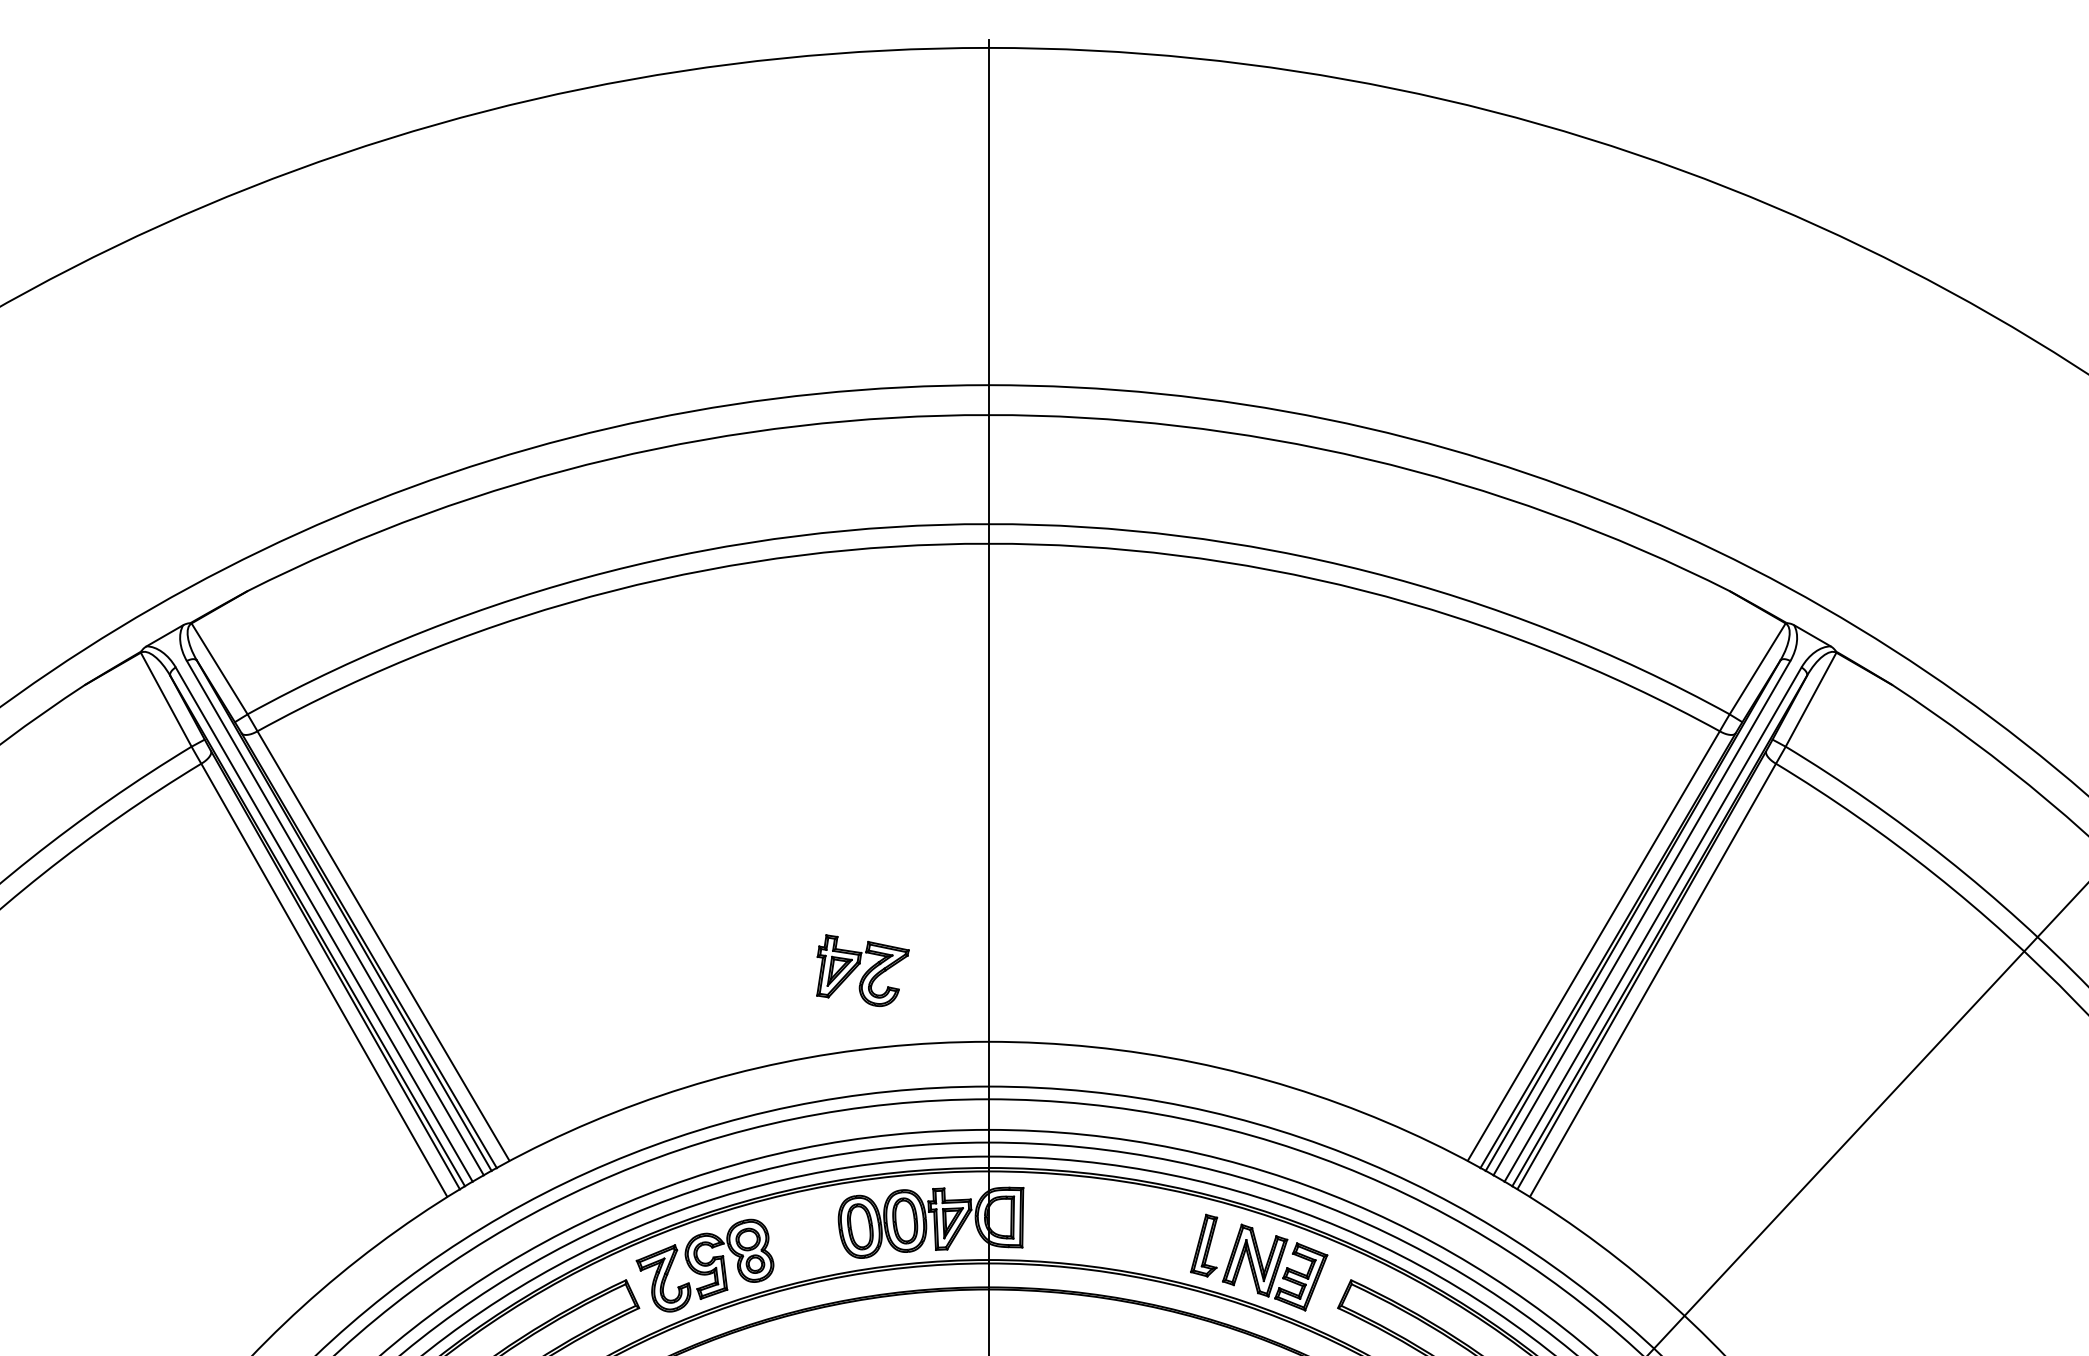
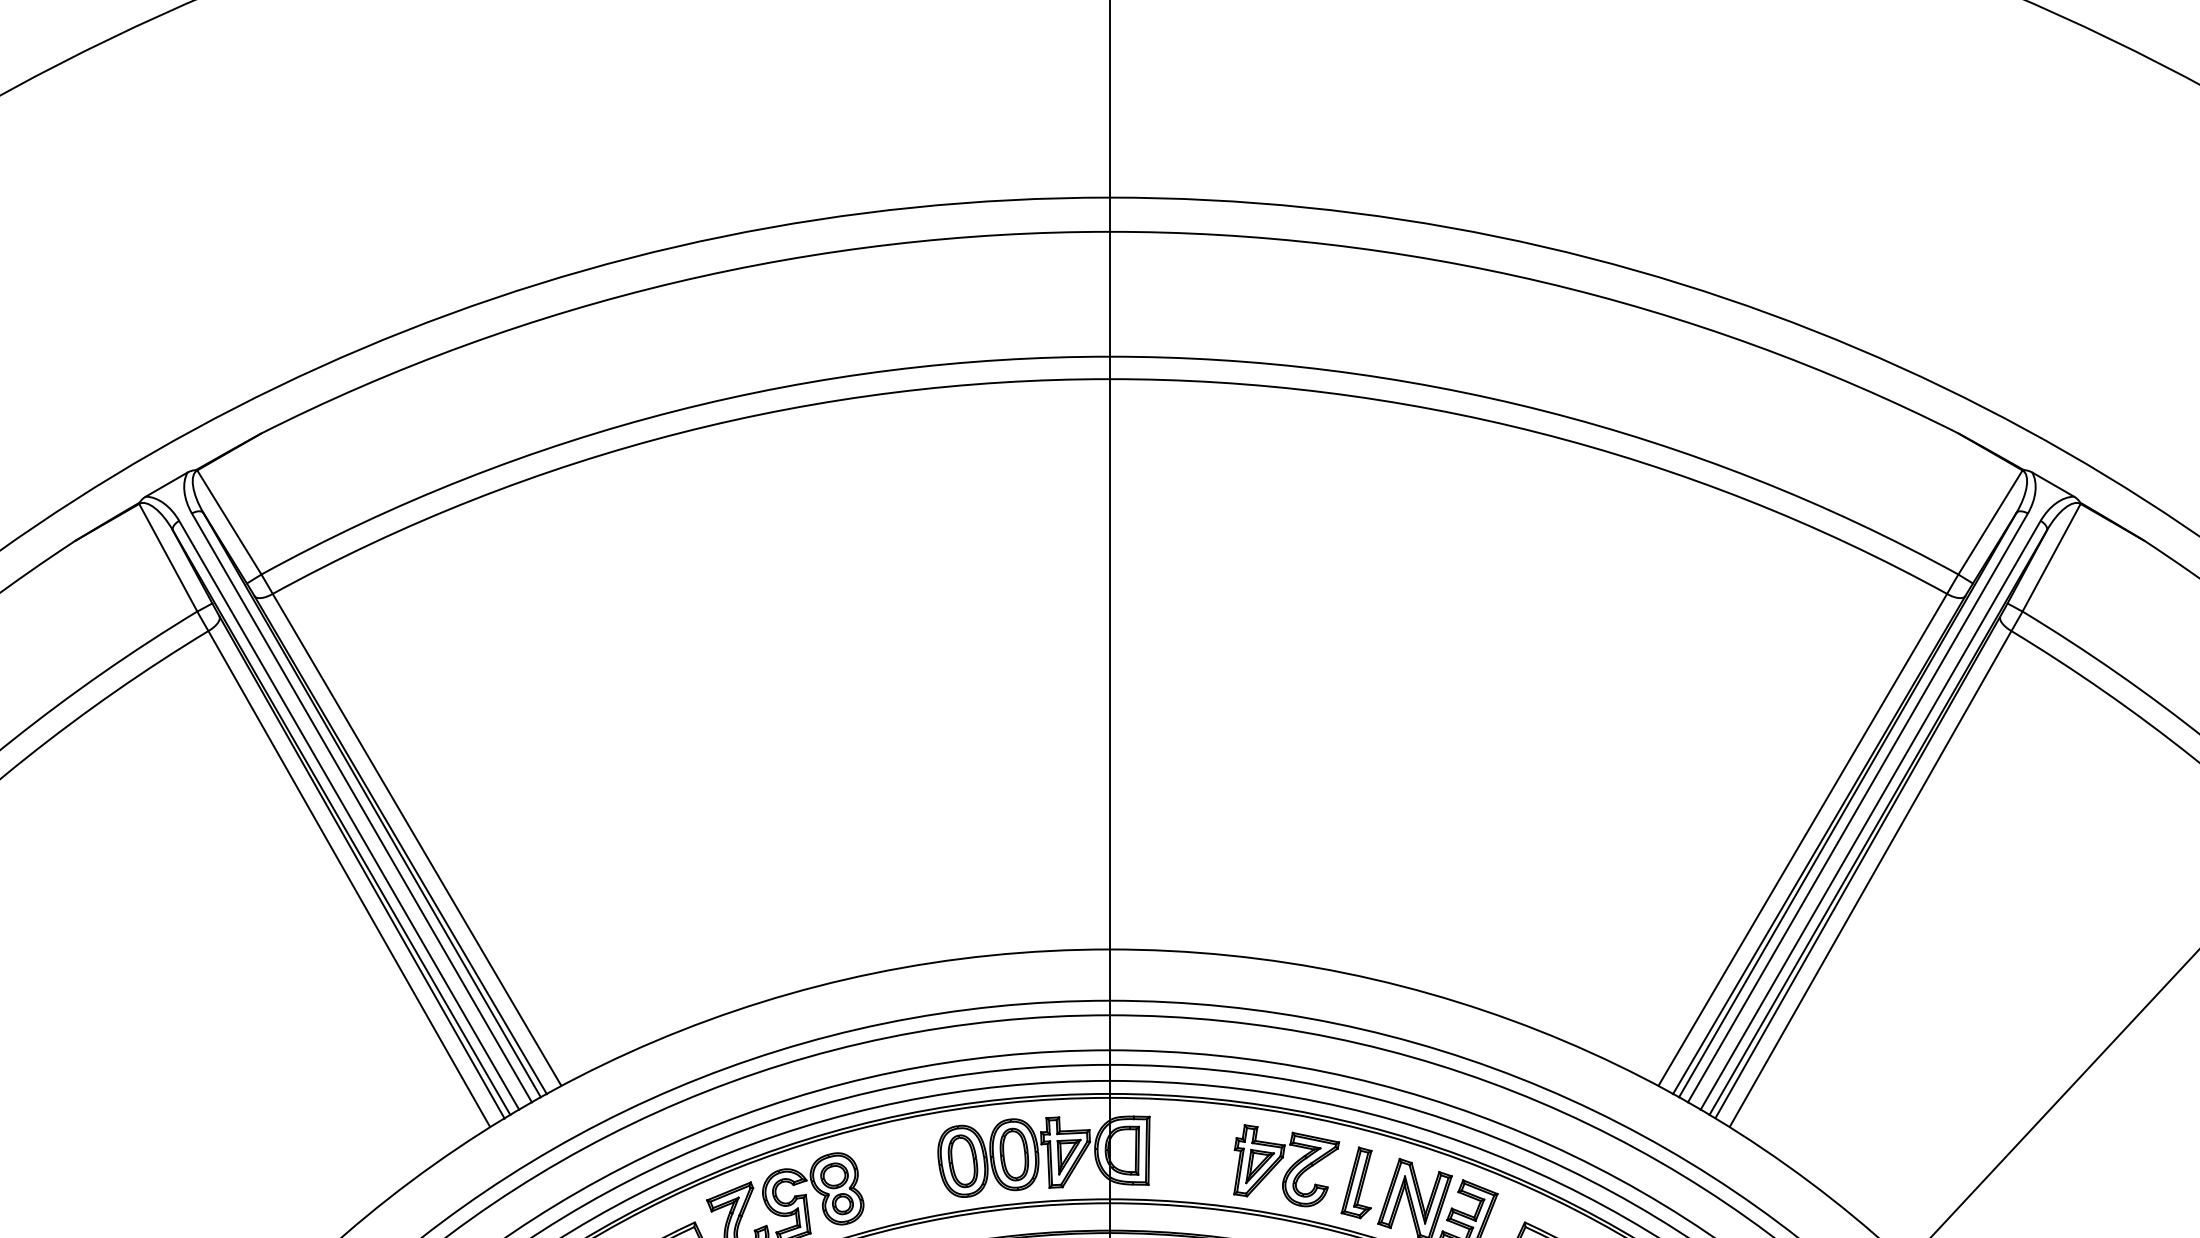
part: (862, 970) -> (1286, 1165), moved

